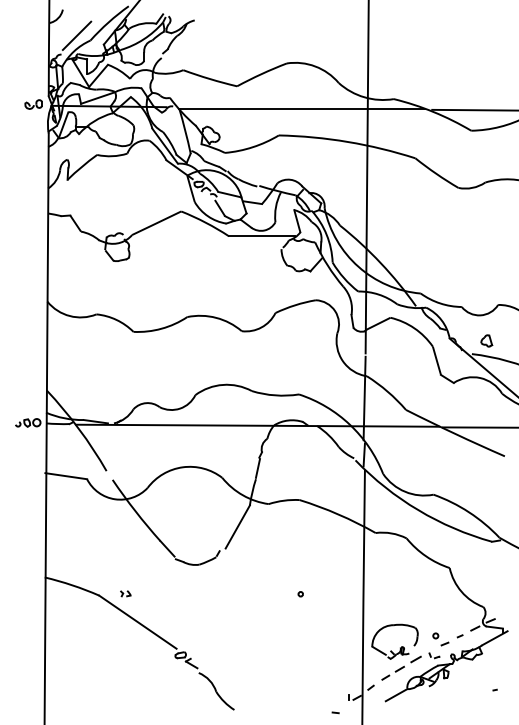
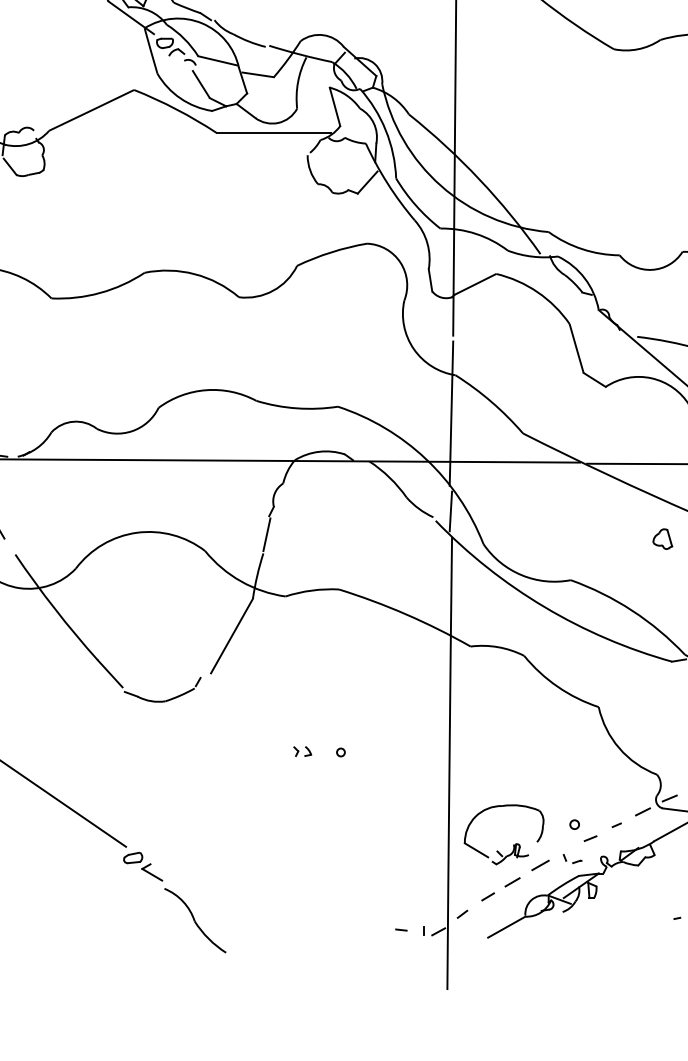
part: (486, 340) -> (662, 538), moved
part: (125, 593) -> (302, 751), moved
line: (335, 712) -> (401, 929), moved

